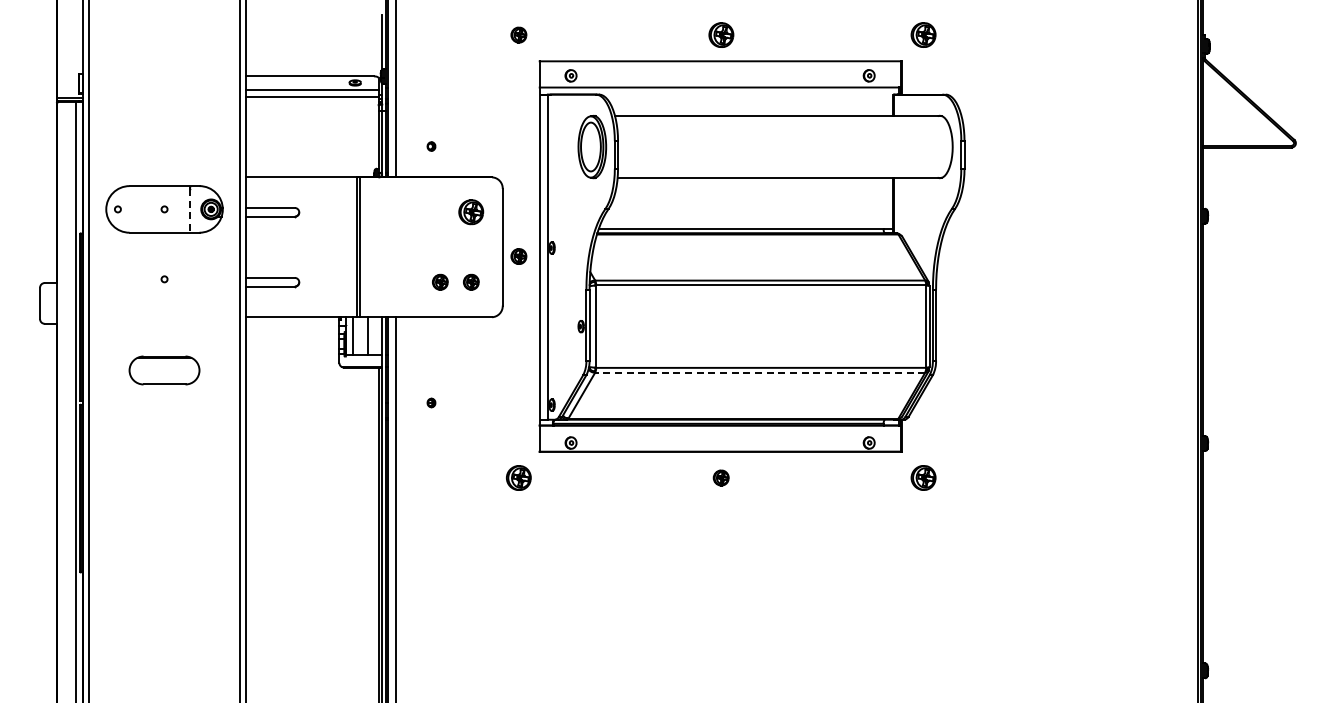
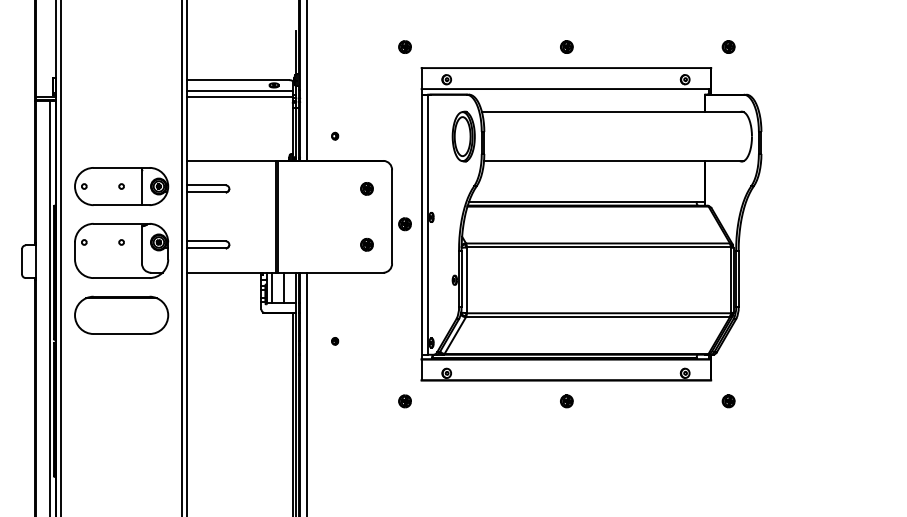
part: (720, 34) -> (566, 46), size x0.62
part: (923, 34) -> (728, 46), size x0.62
line: (189, 210) -> (141, 187), dashed -> solid
part: (471, 212) -> (367, 189), size x0.62
part: (440, 281) -> (342, 244), removed
part: (164, 289) -> (121, 250), added
part: (164, 370) -> (121, 315), size x1.67
line: (759, 372) -> (597, 316), dashed -> solid
part: (518, 477) -> (404, 400), size x0.62
part: (923, 477) -> (728, 400), size x0.62

